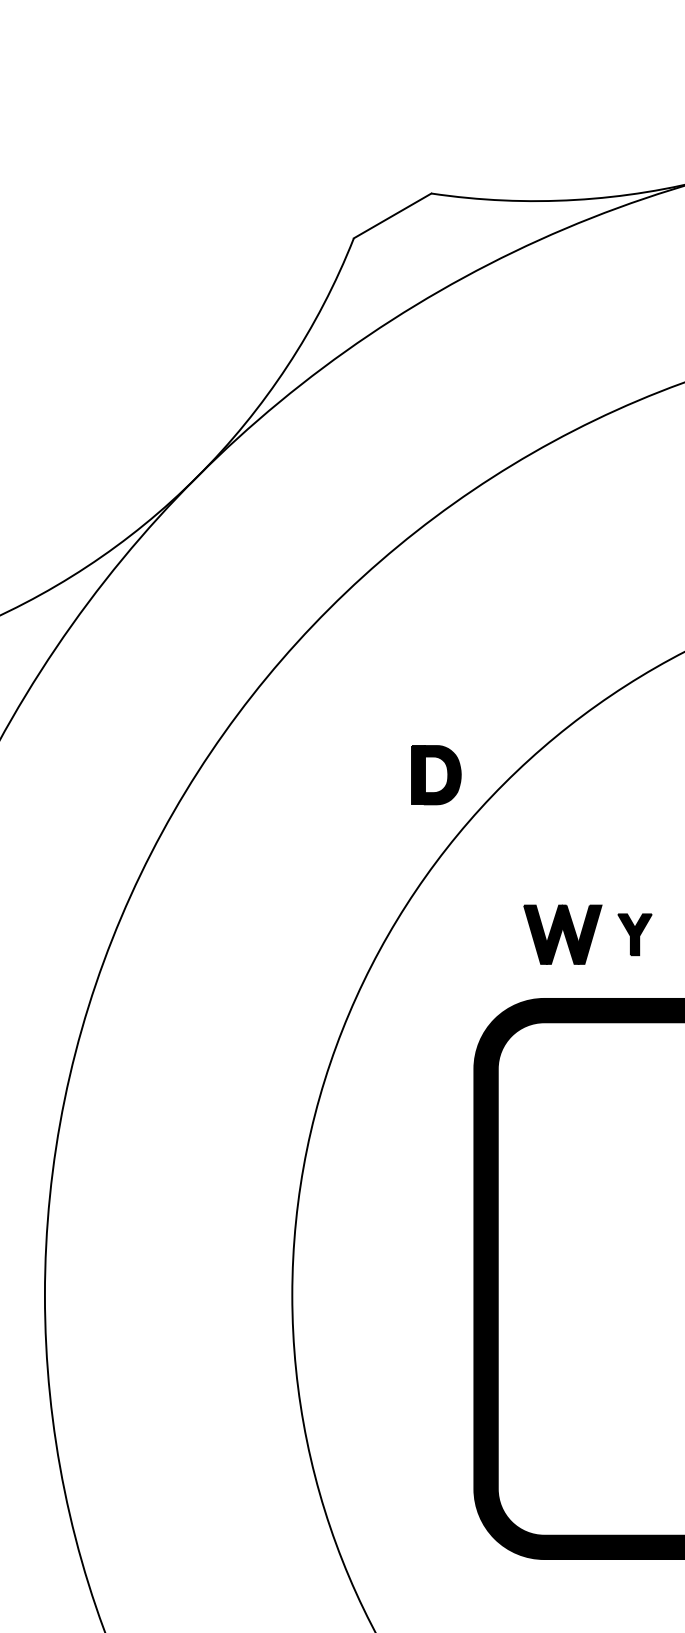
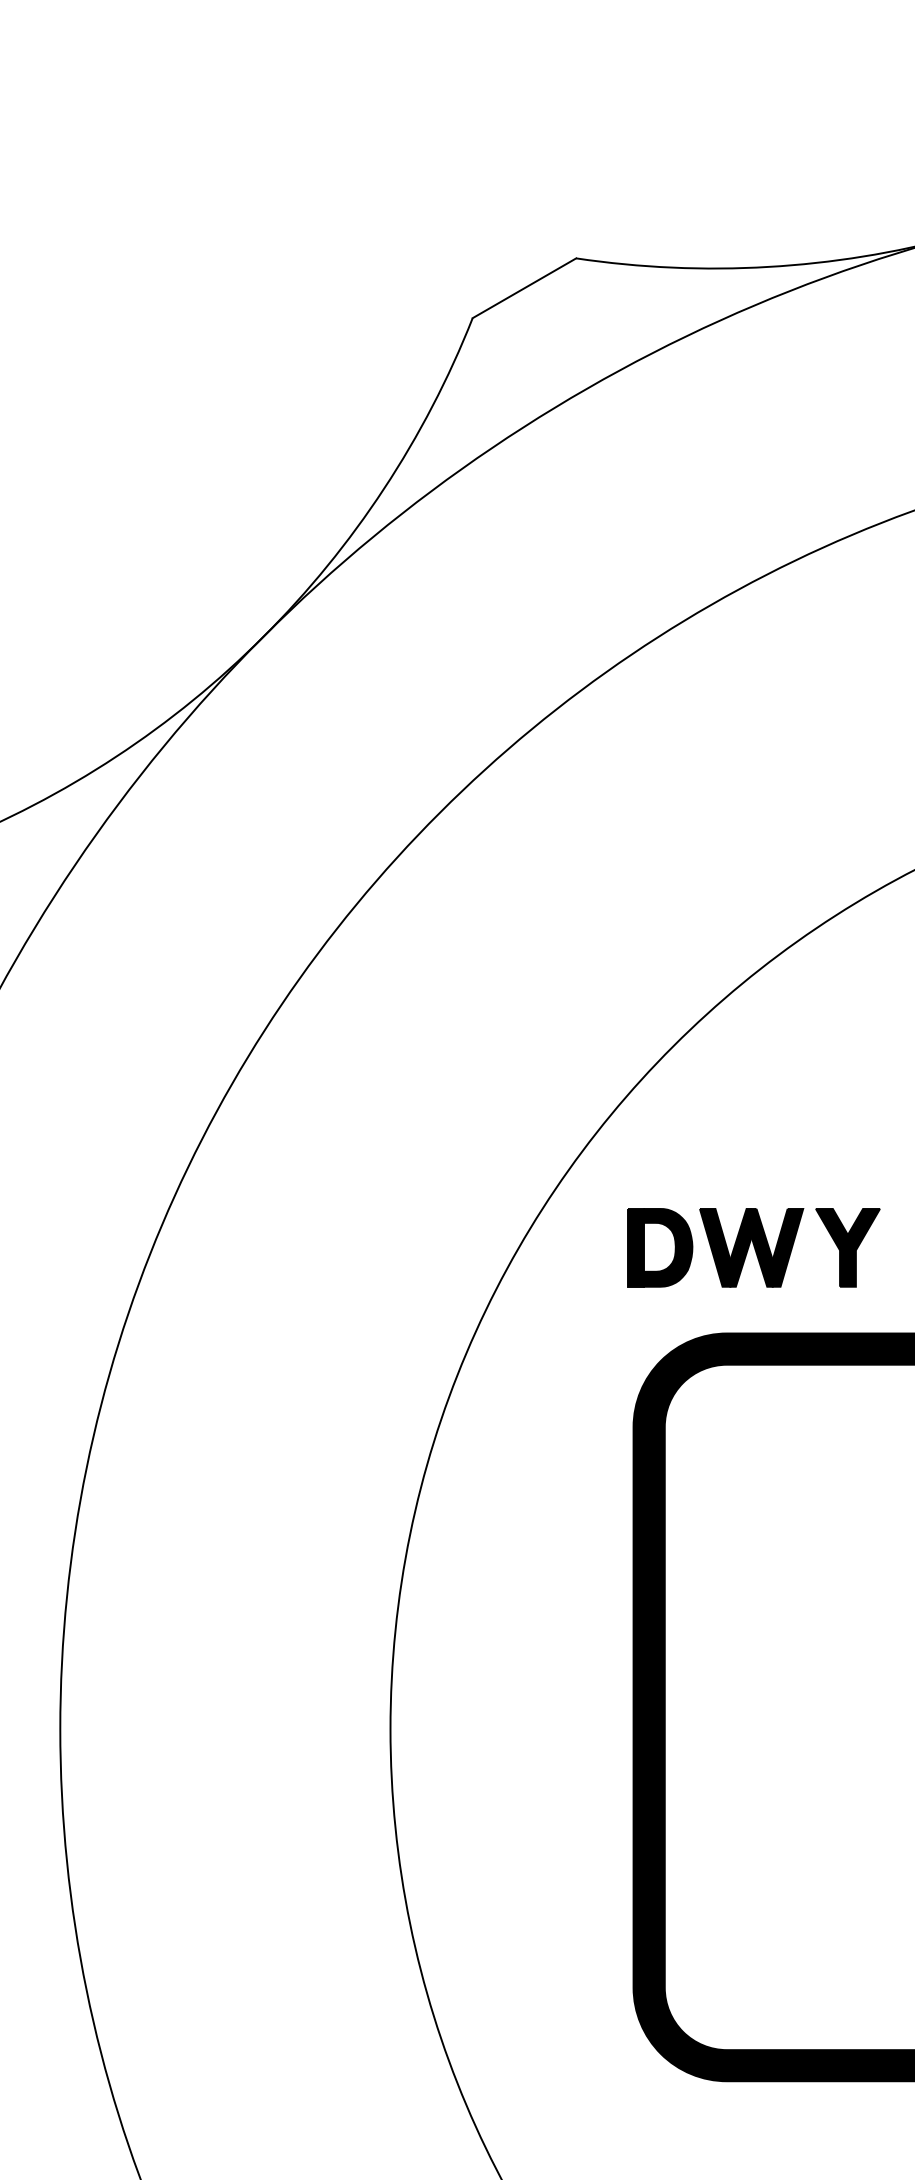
part: (436, 774) -> (660, 1247), moved
part: (634, 934) -> (847, 1247), size x1.43

